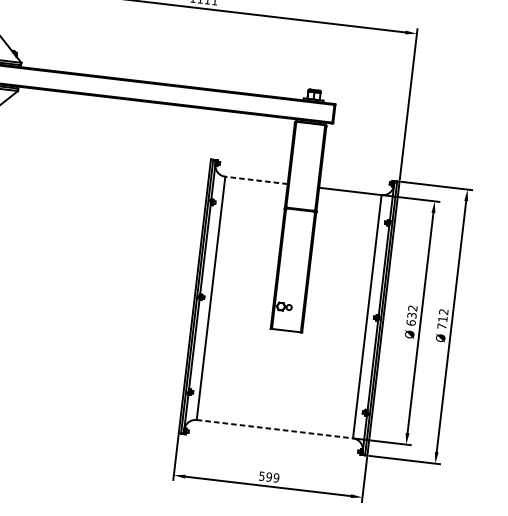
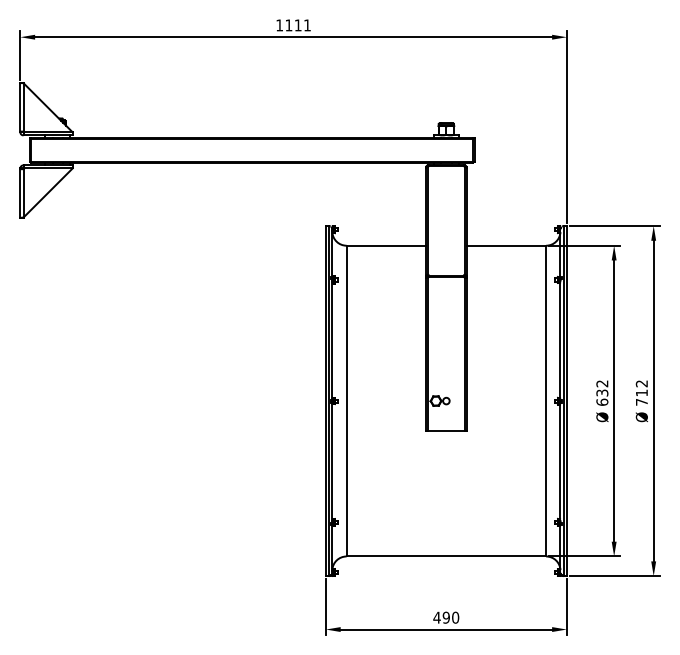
line: (256, 180) -> (386, 245), dashed -> solid
line: (274, 429) -> (446, 556), dashed -> solid
text: (269, 476) -> (446, 617), 599 -> 490

